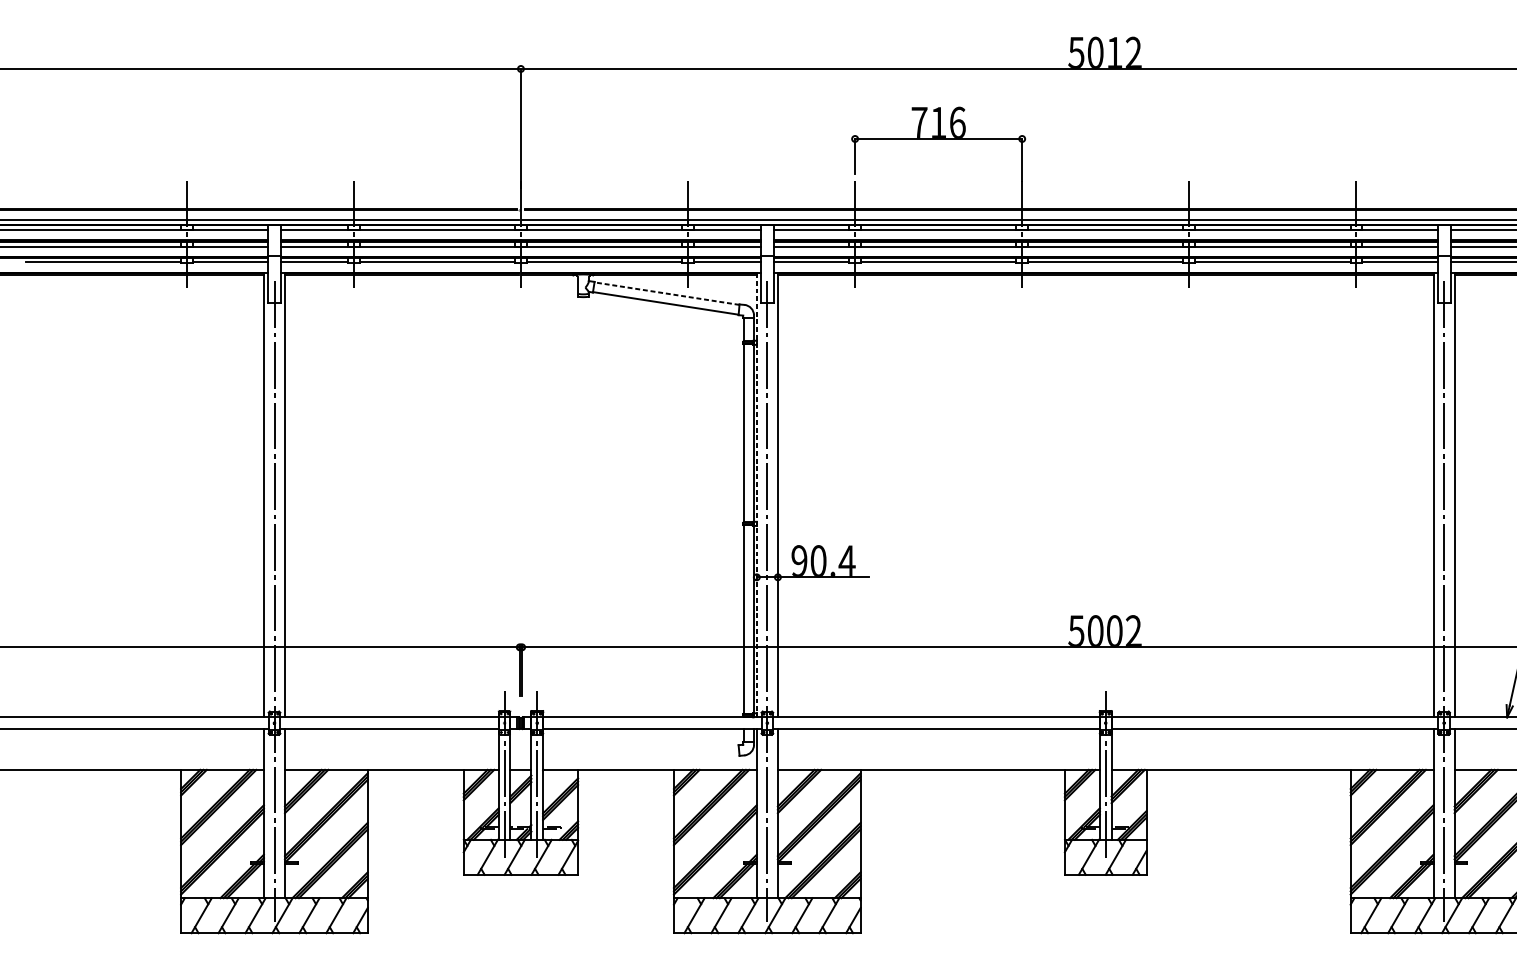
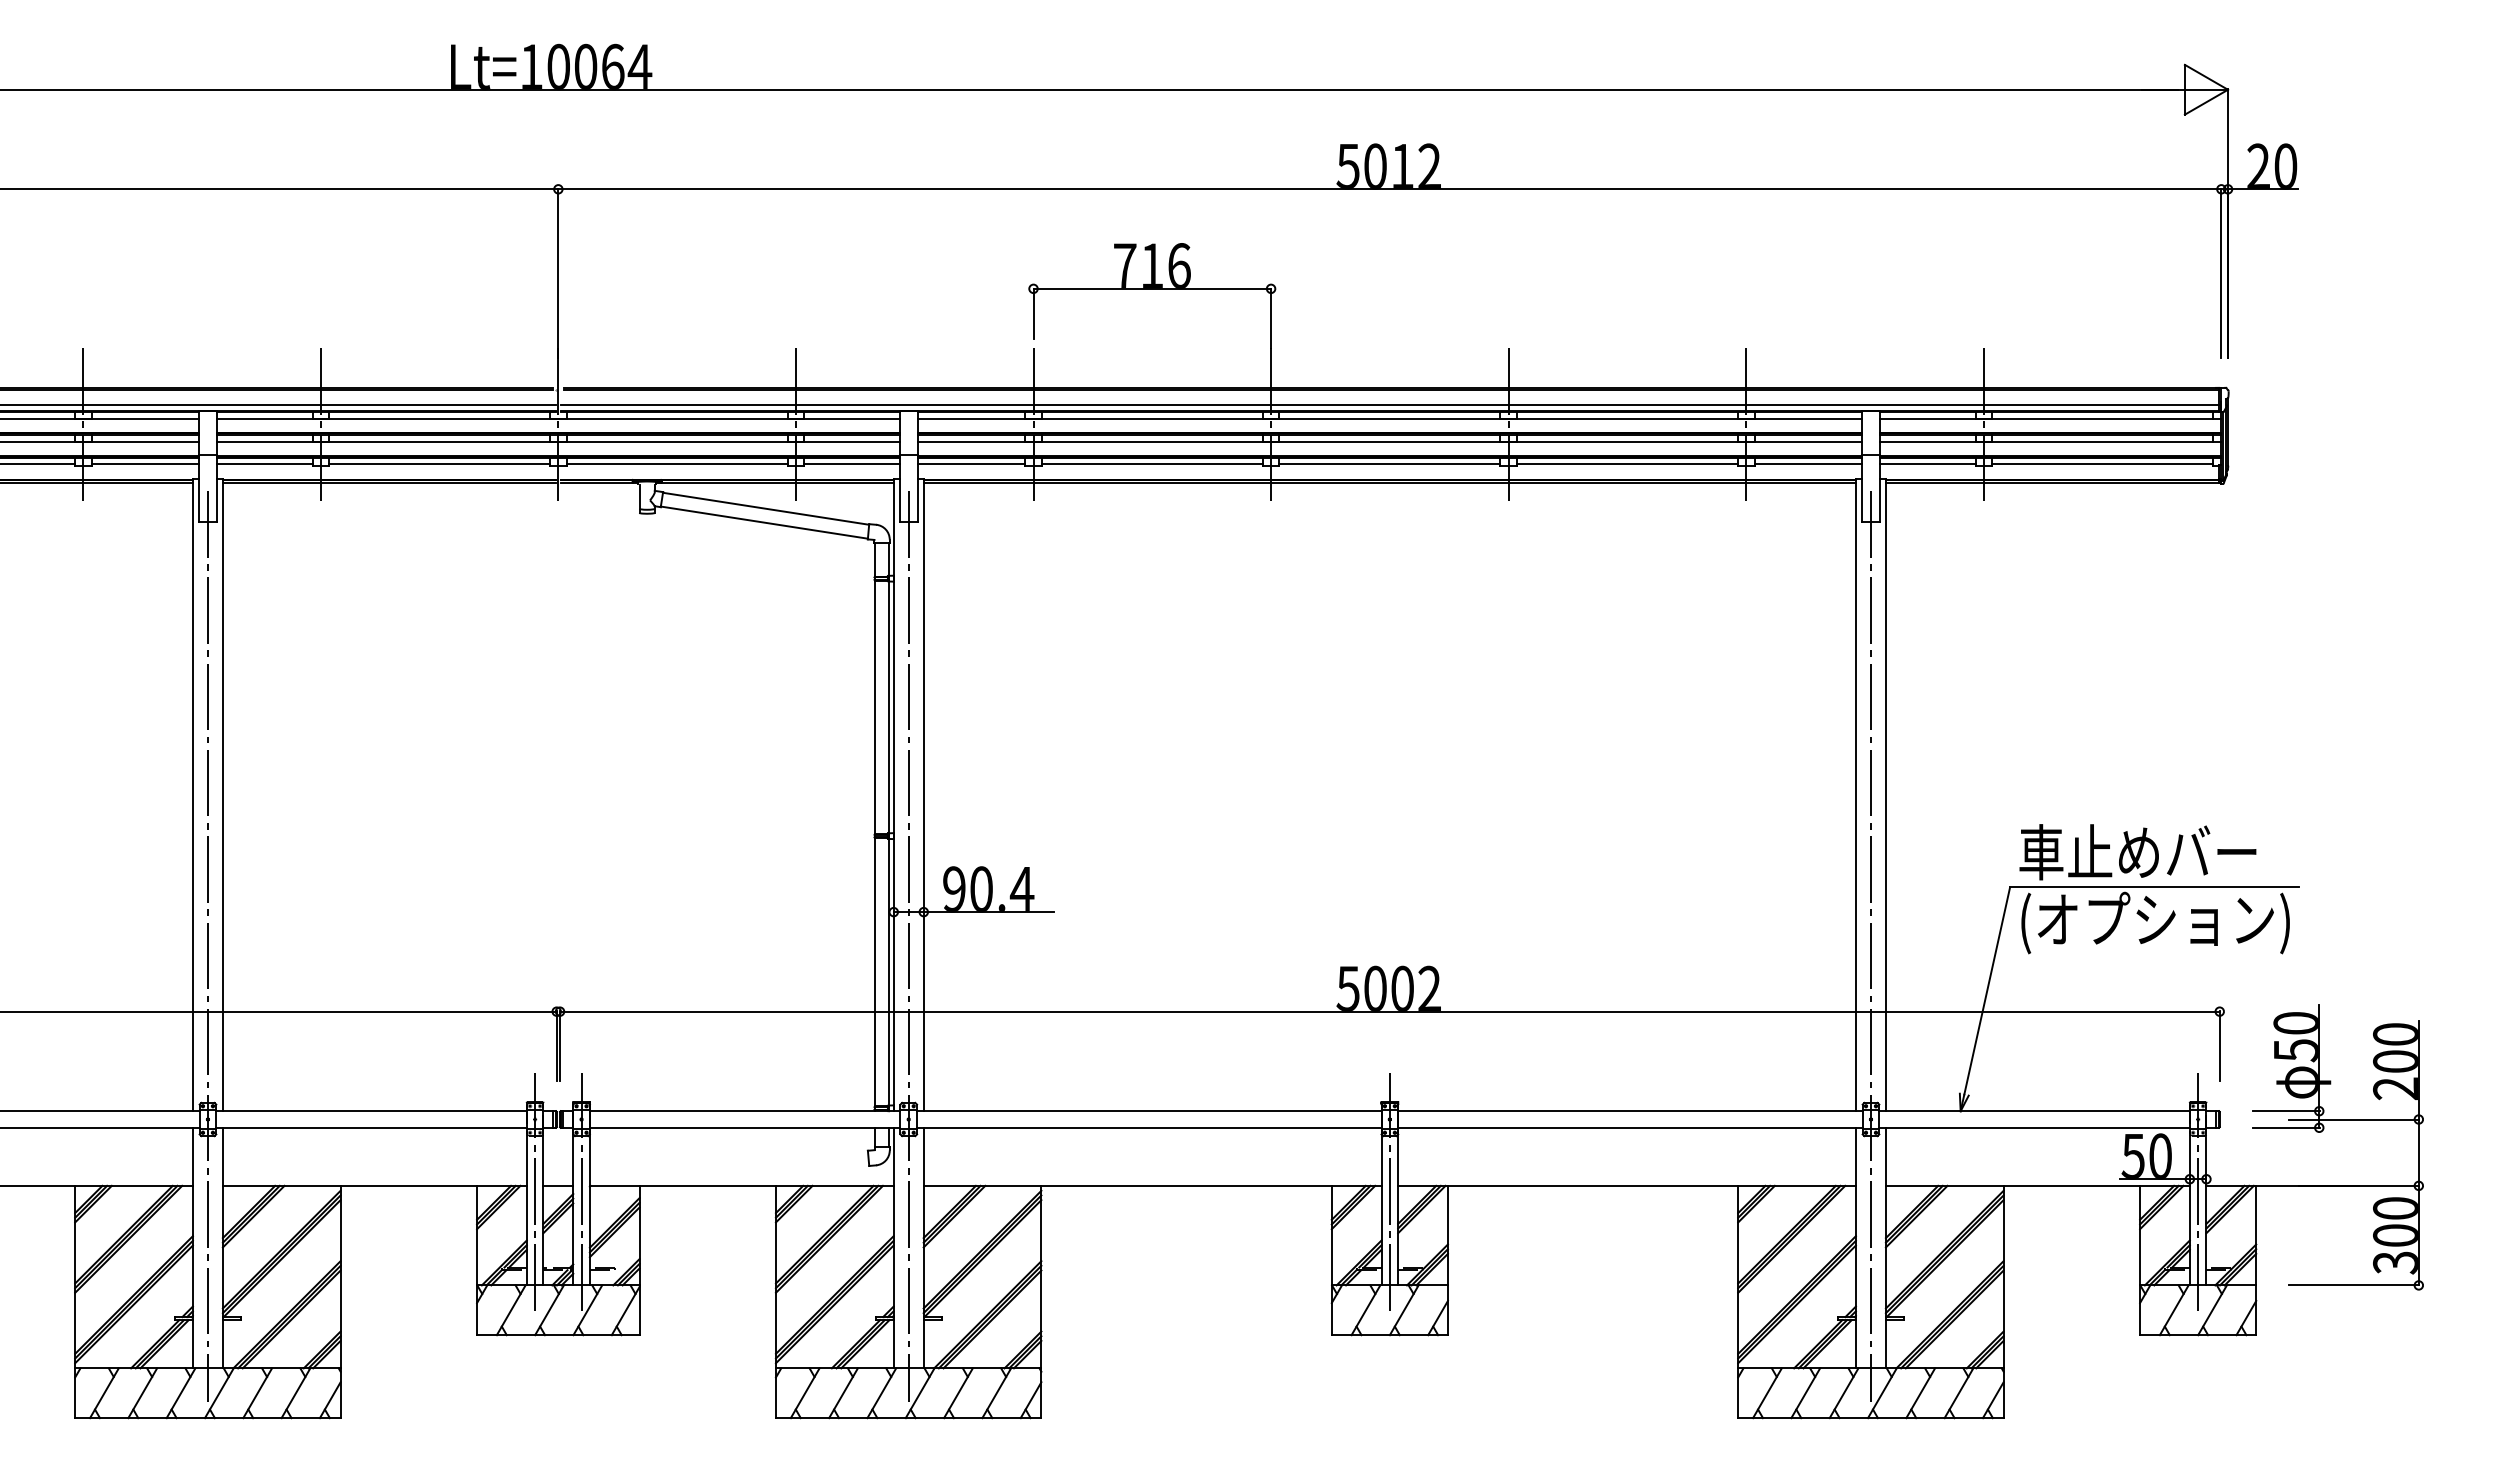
line: (666, 293) -> (765, 508), dashed -> solid
line: (756, 495) -> (893, 795), dashed -> solid

